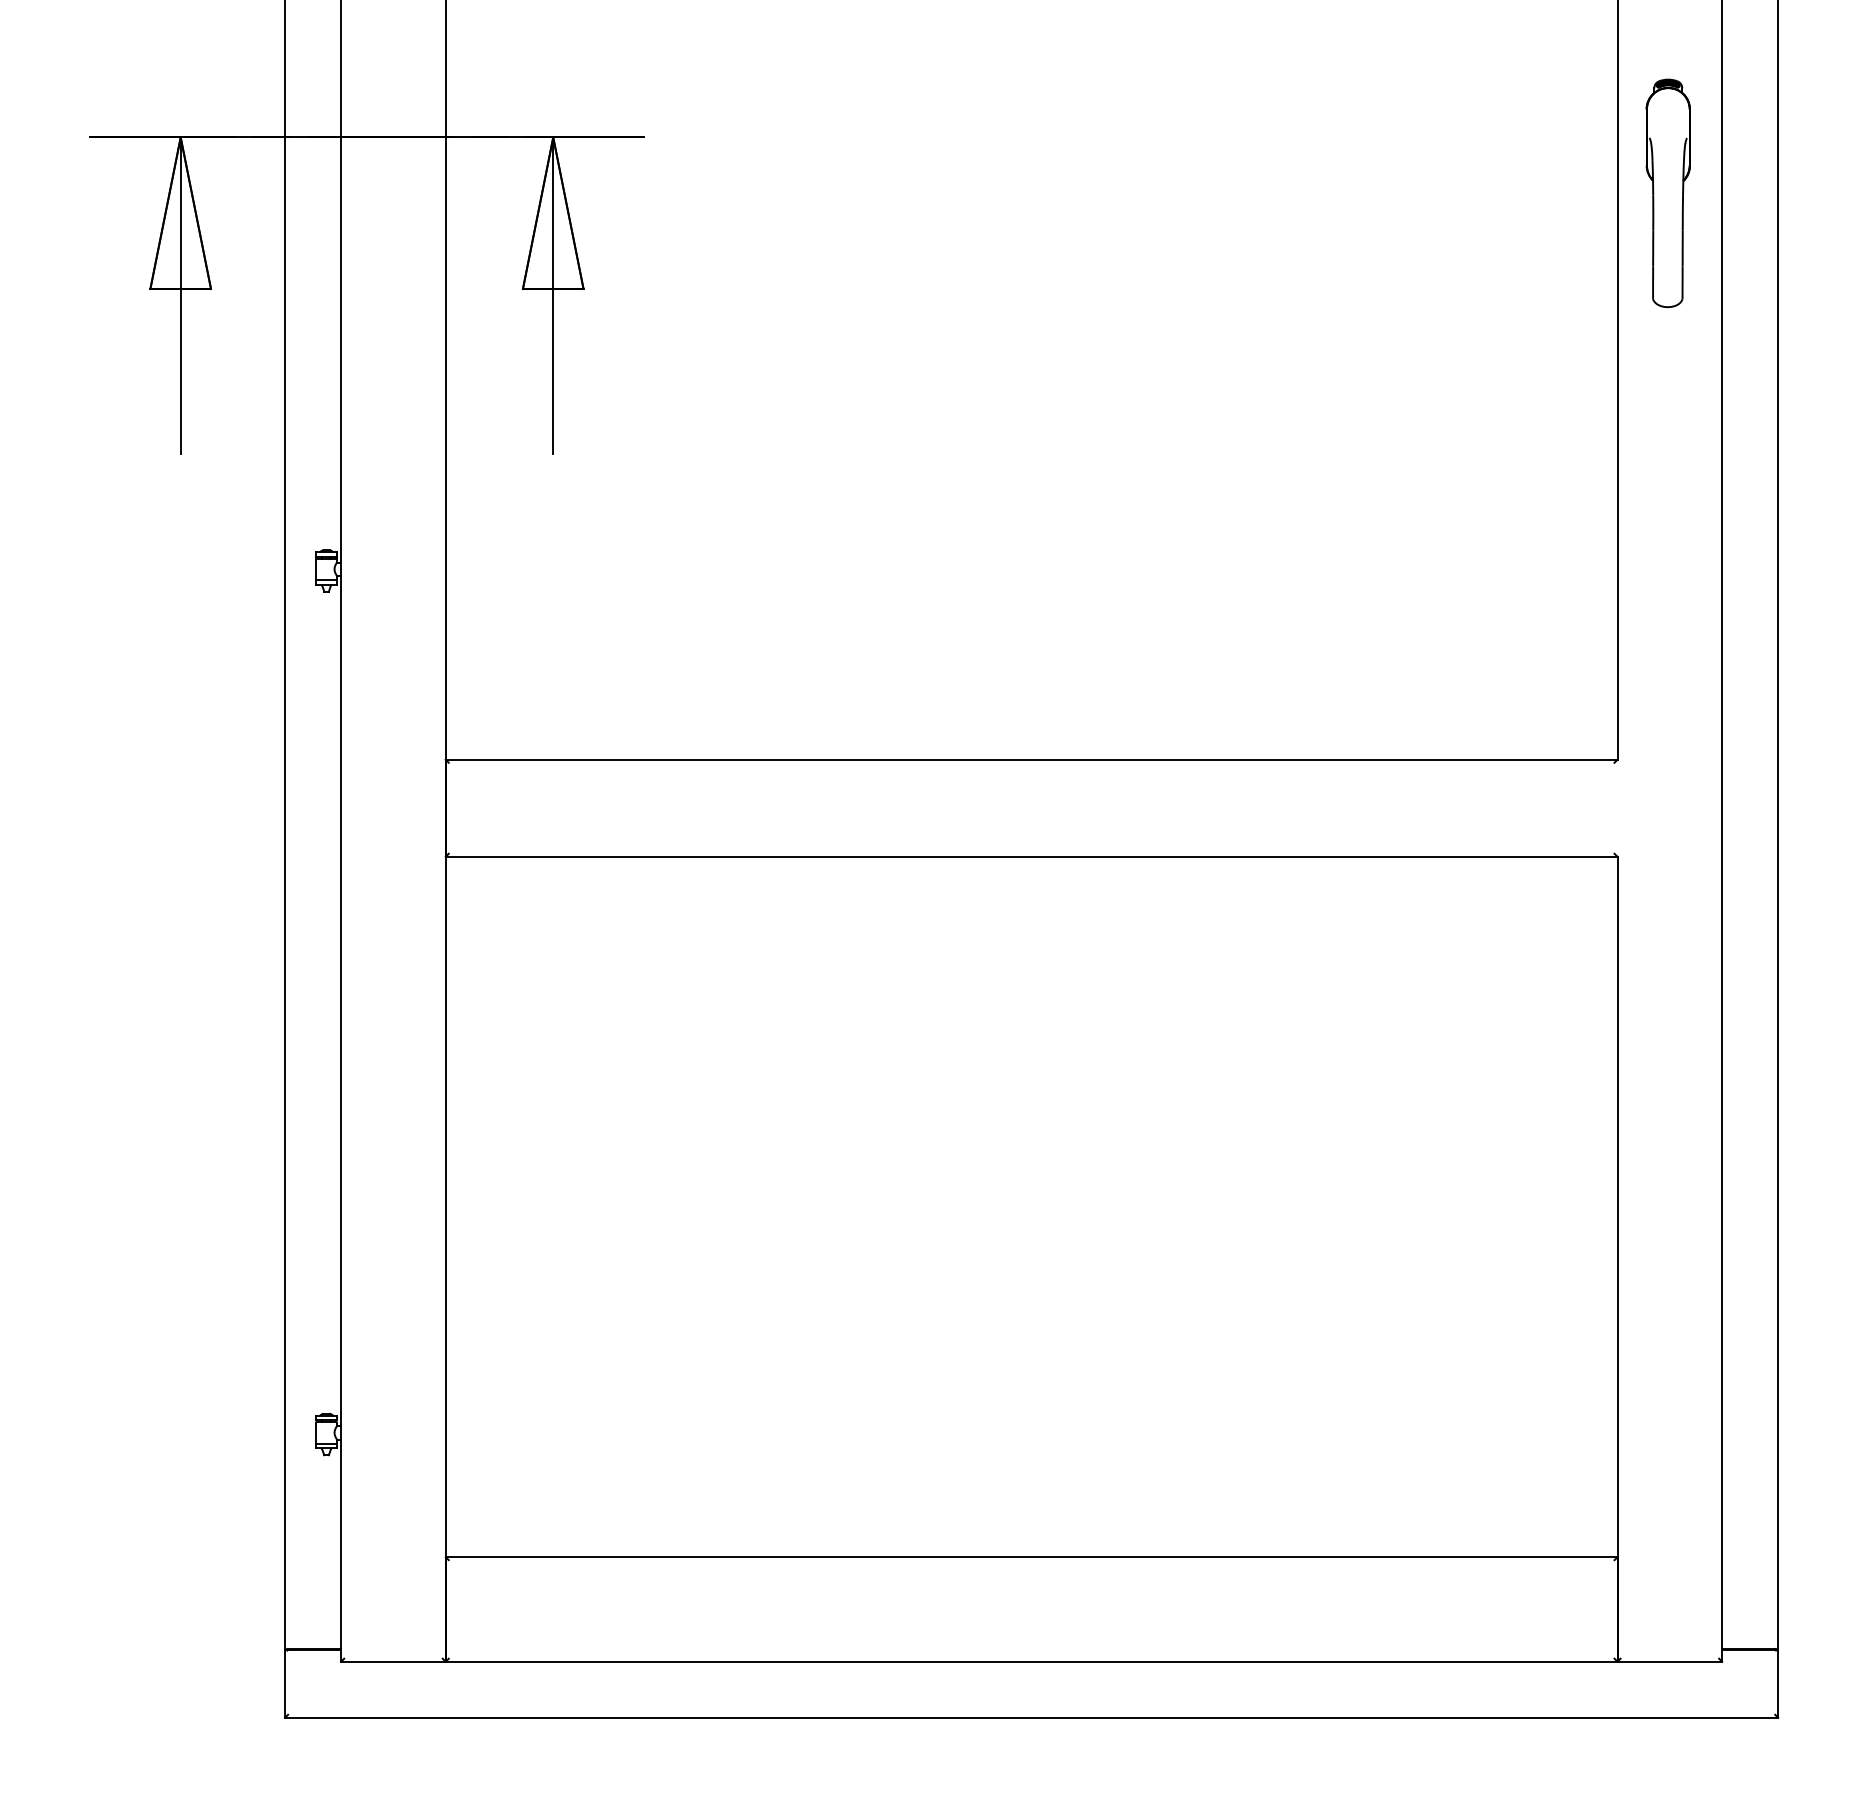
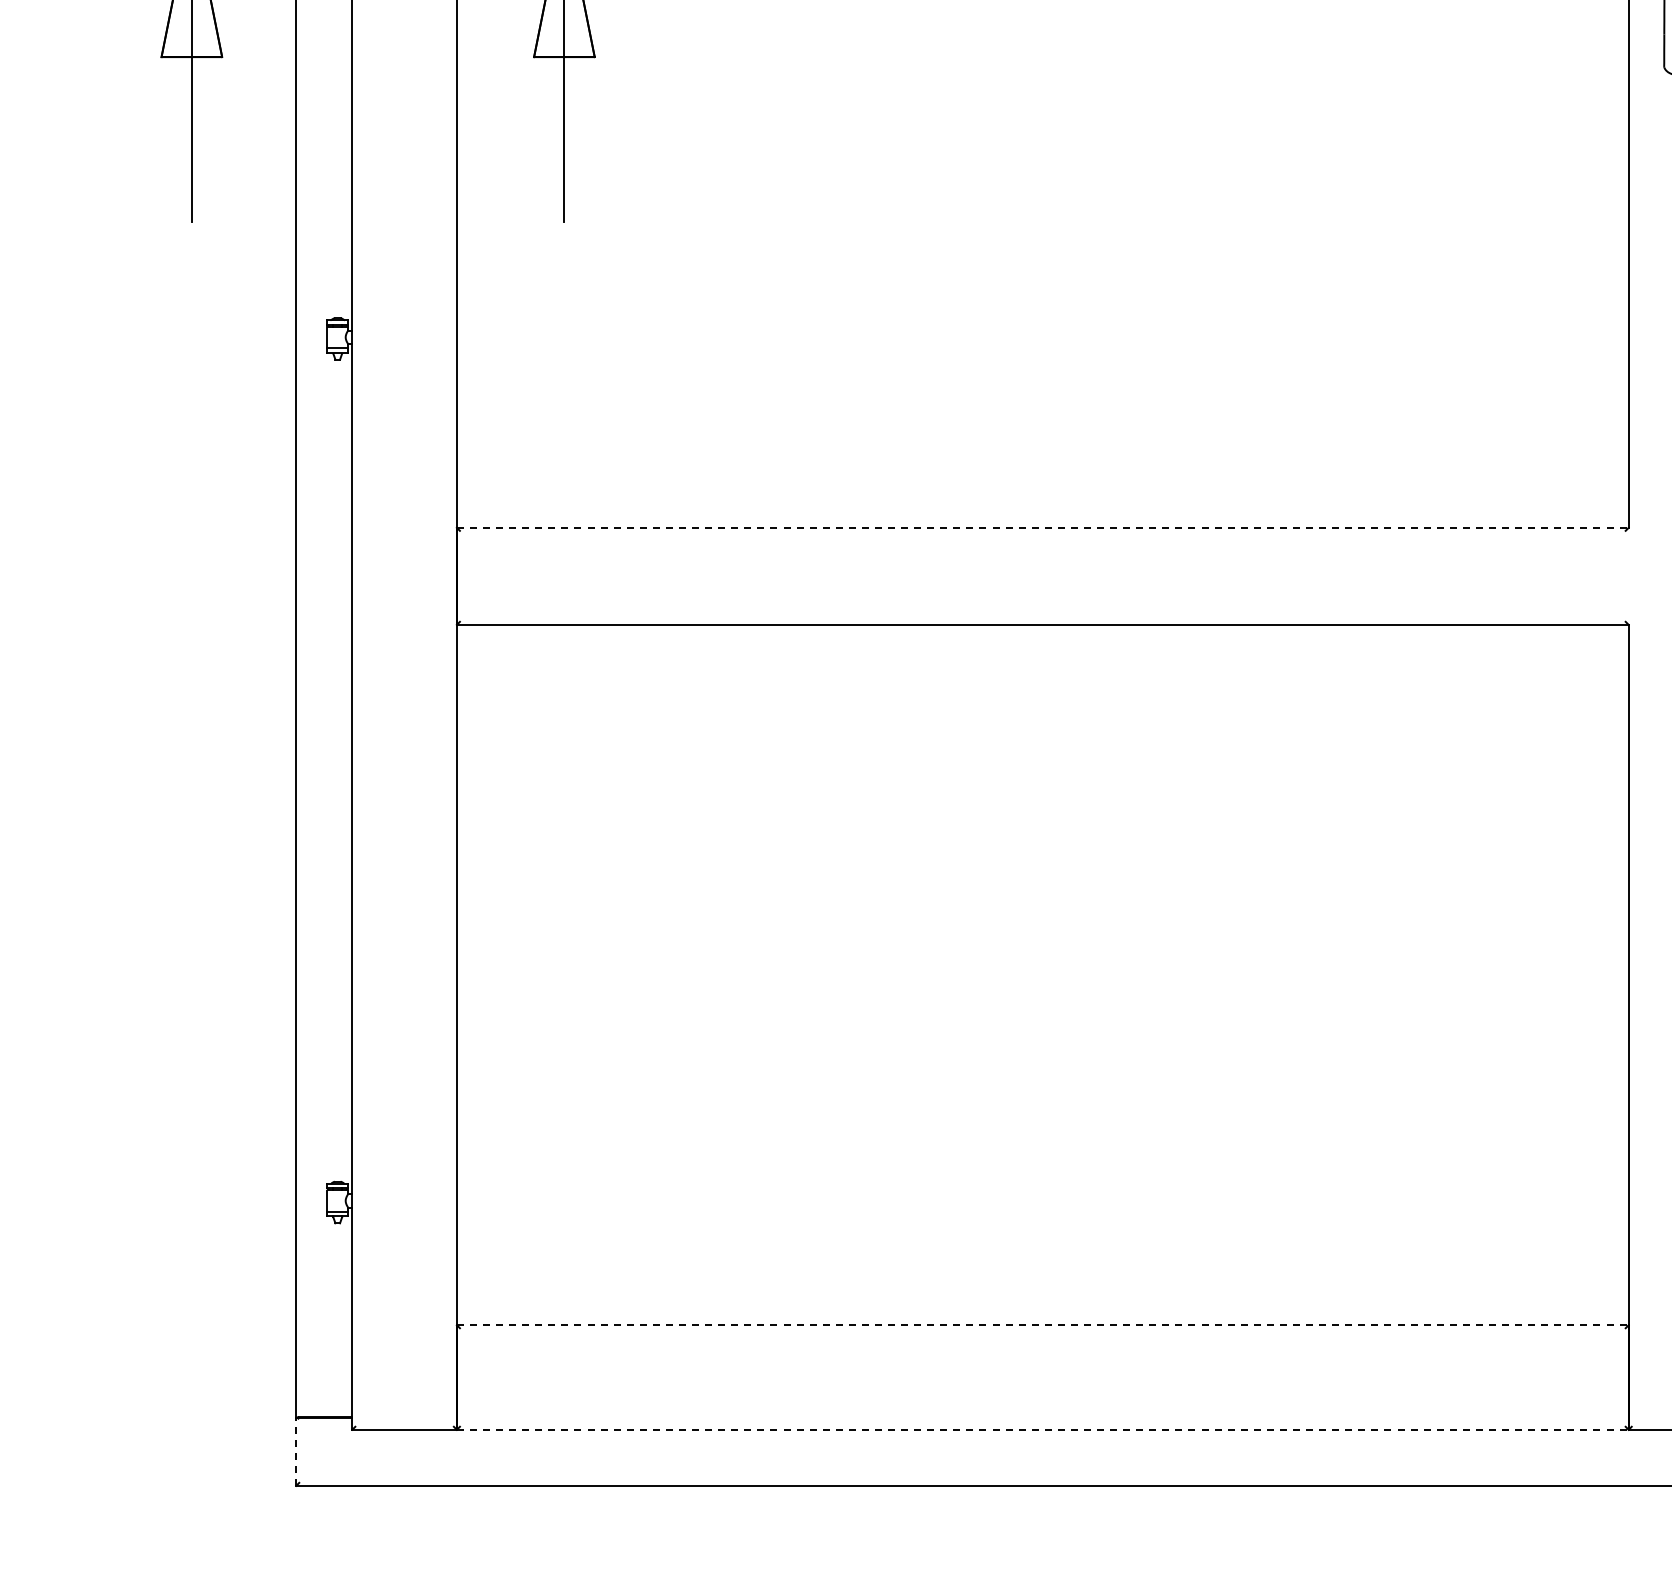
line: (1031, 759) -> (1042, 527), solid -> dashed
line: (1031, 1557) -> (1042, 1325), solid -> dashed
line: (1031, 1661) -> (1042, 1429), solid -> dashed
line: (285, 1683) -> (296, 1451), solid -> dashed

